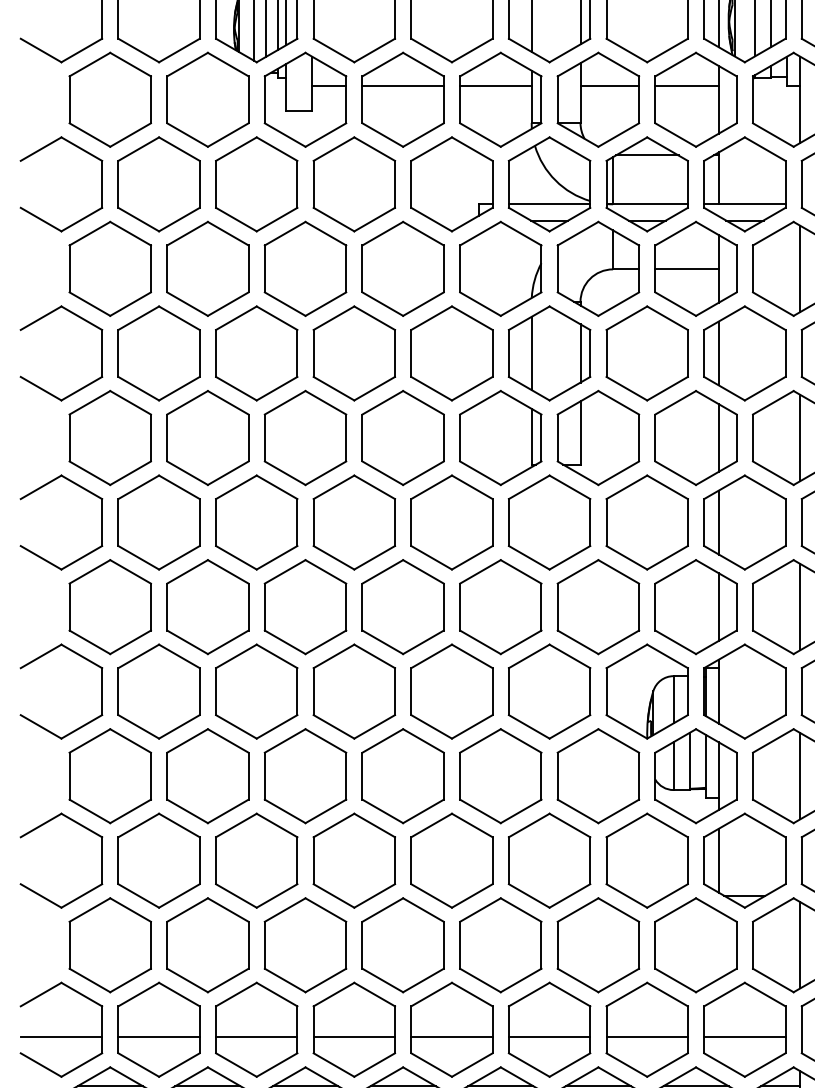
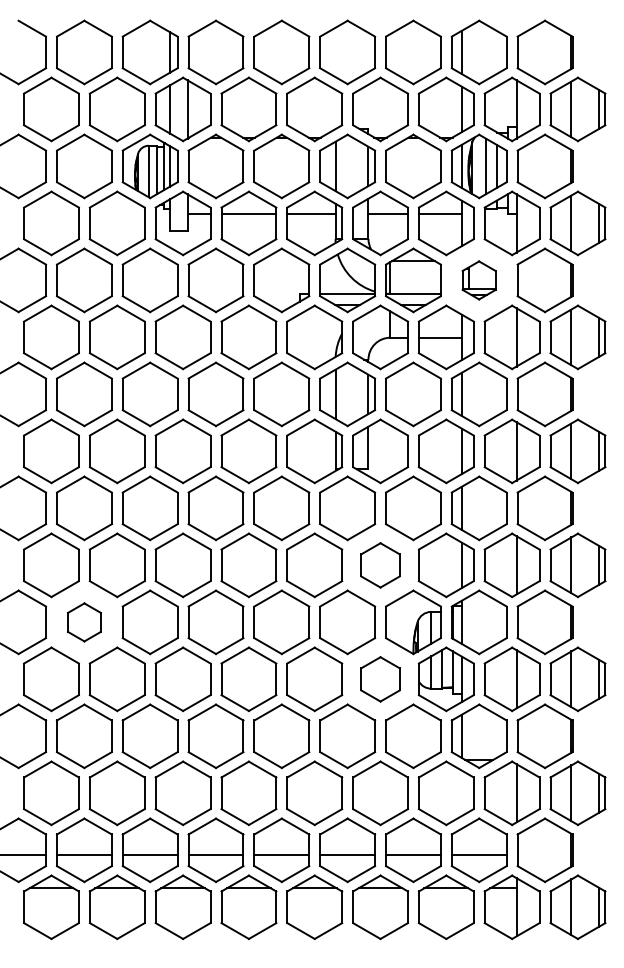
part: (743, 184) -> (478, 280), size x0.6
part: (598, 607) -> (380, 565), size x0.7
part: (159, 691) -> (84, 622), size x0.6
part: (598, 776) -> (380, 679), size x0.7

